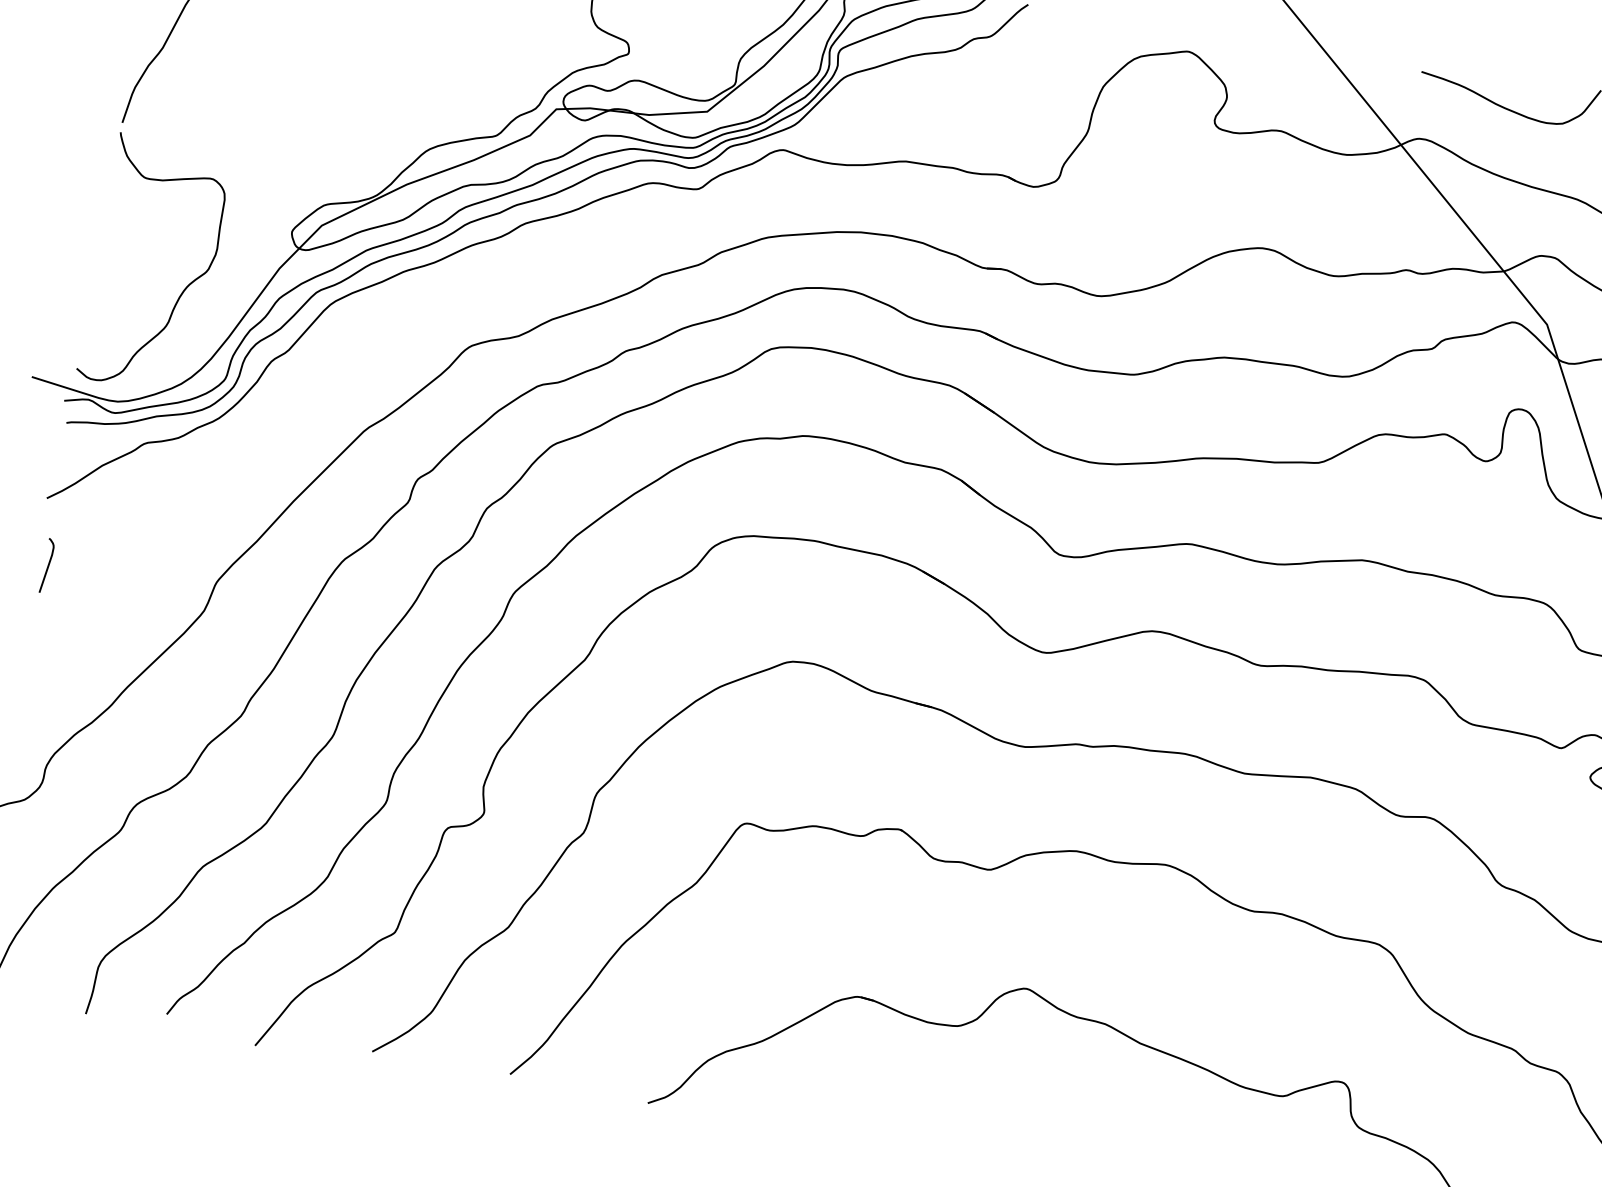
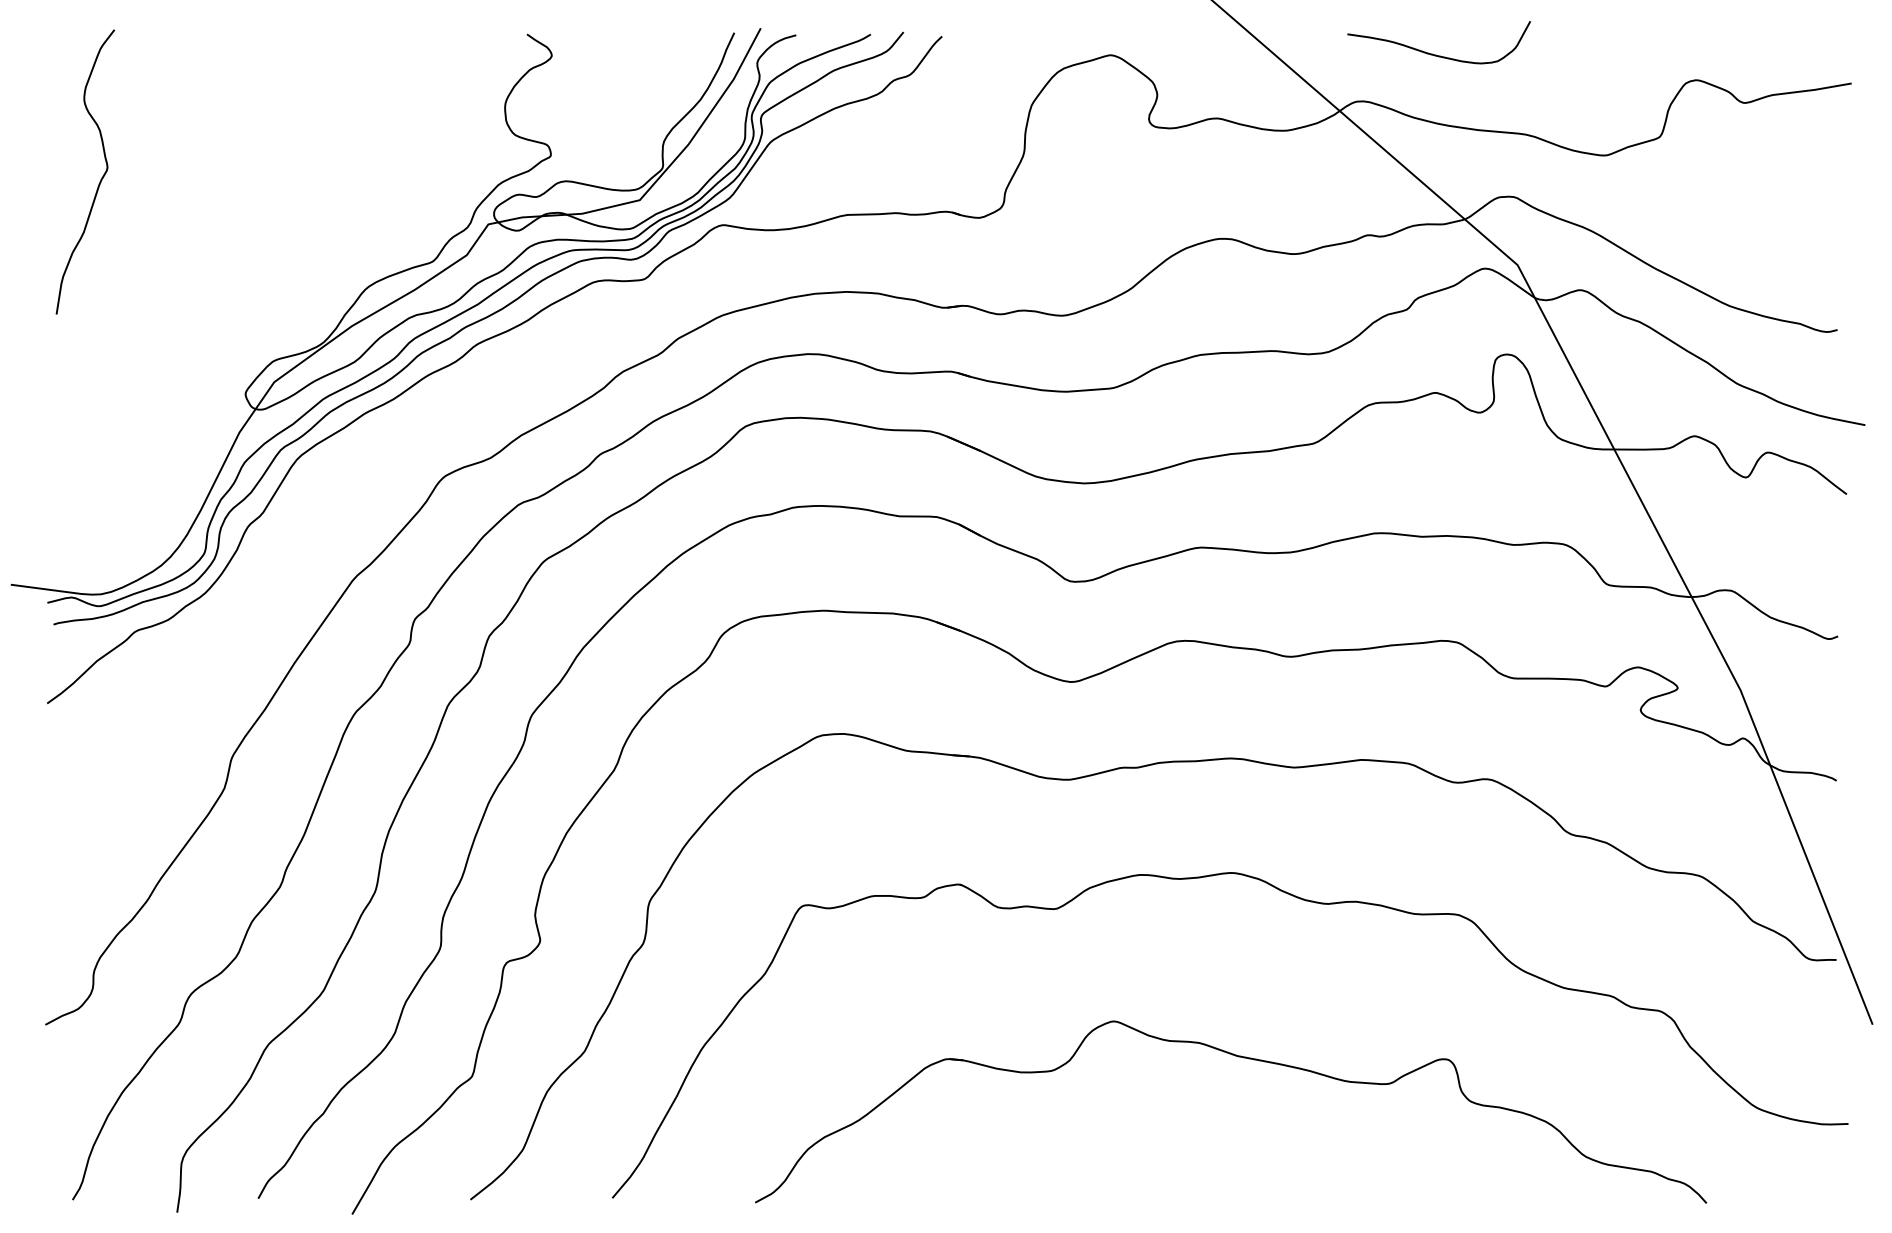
curve: (185, 287) -> (148, 468), removed
curve: (47, 565) -> (59, 770), removed

